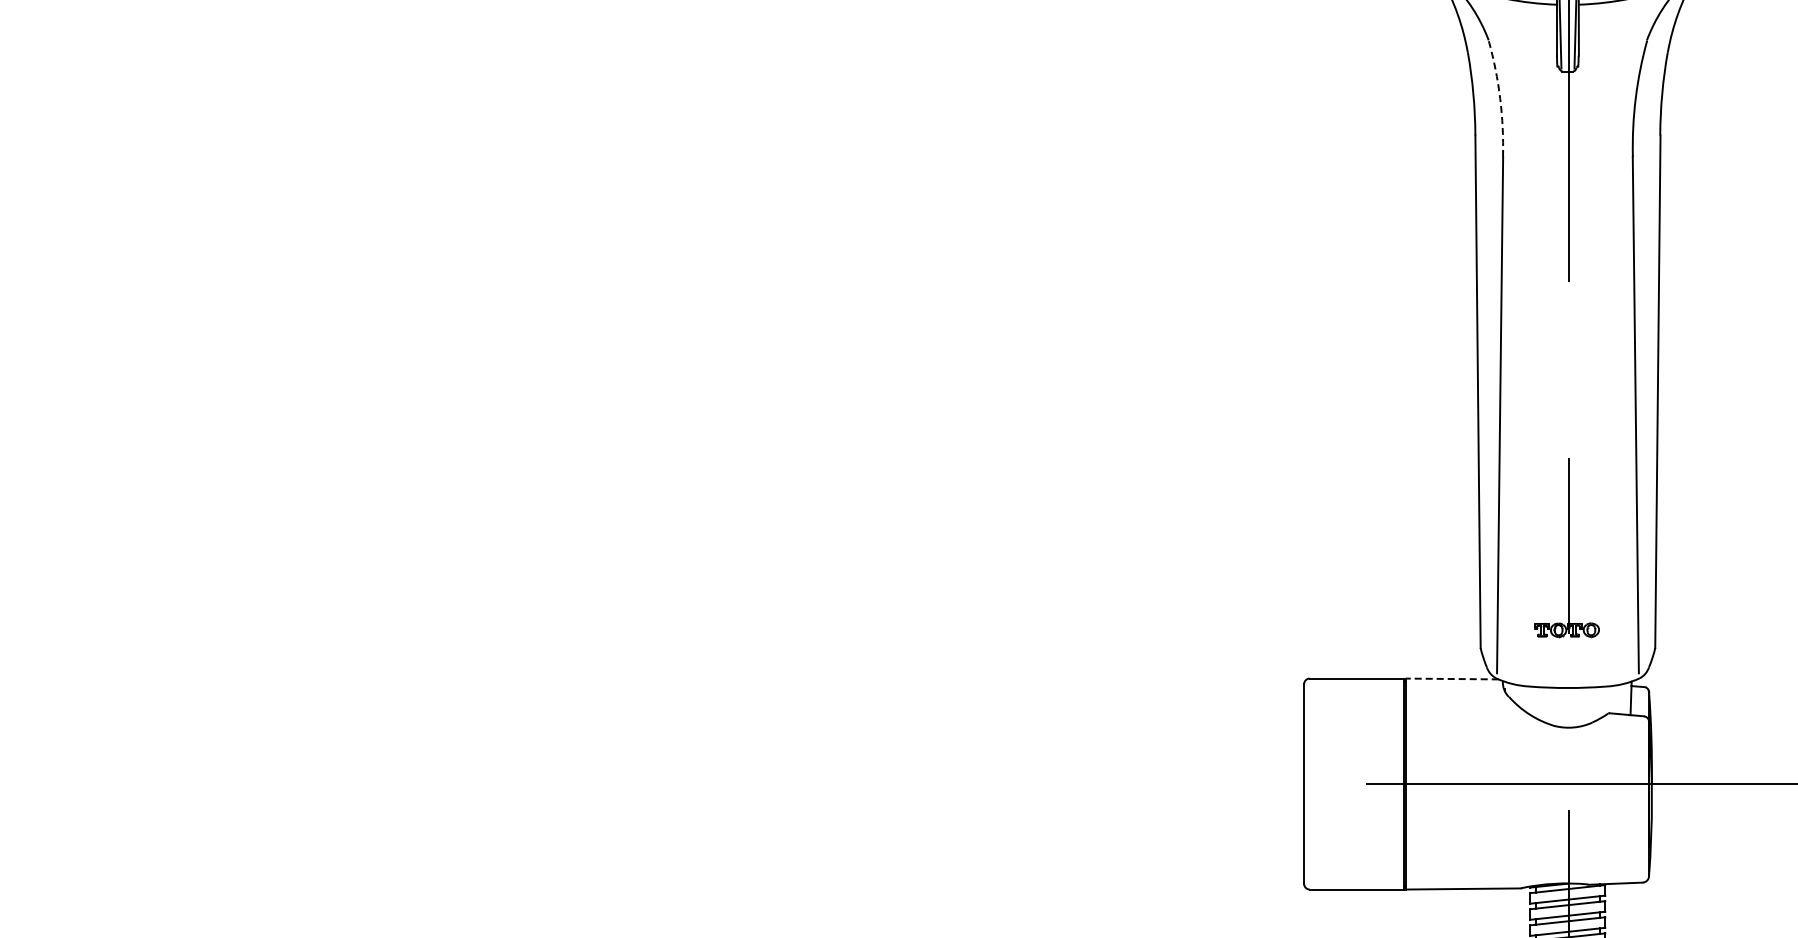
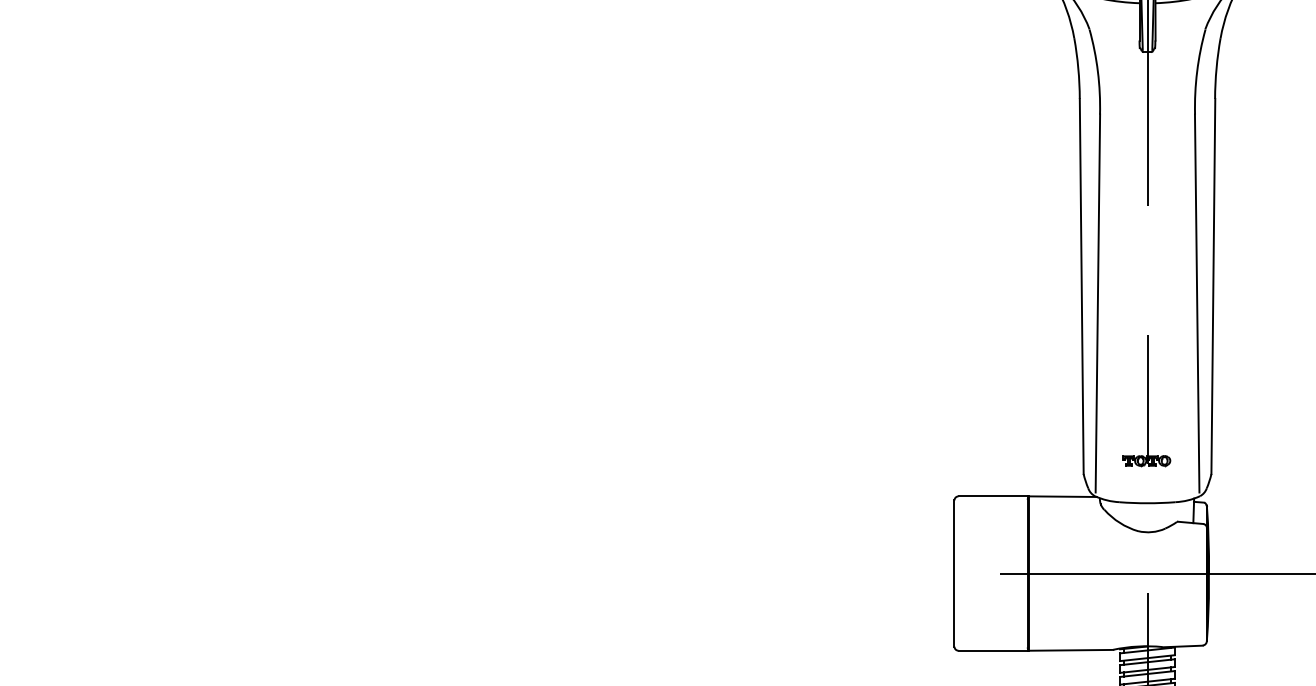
arc: (1500, 98) -> (1098, 71), dashed -> solid
line: (1451, 679) -> (1062, 497), dashed -> solid

